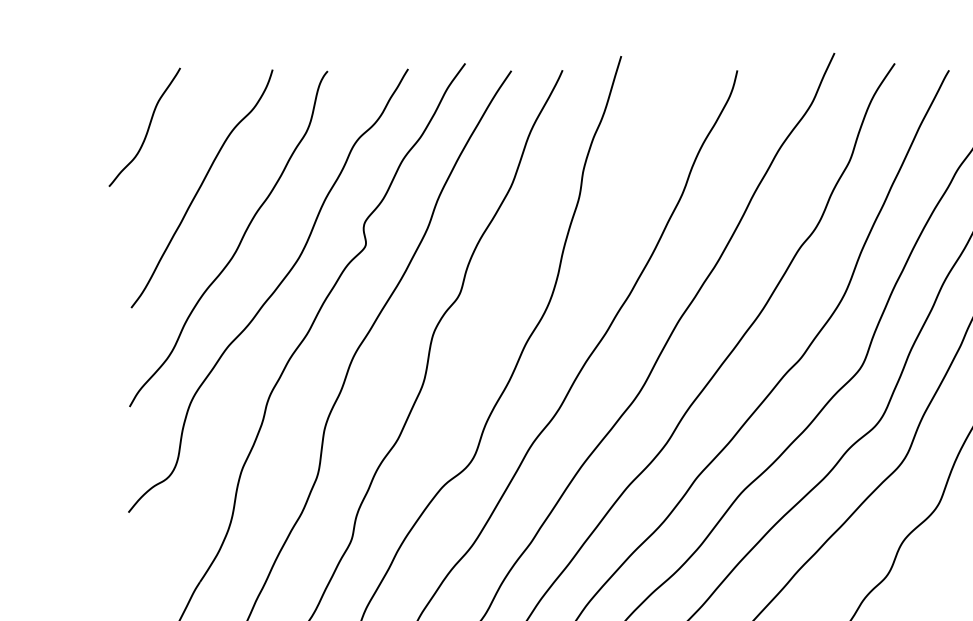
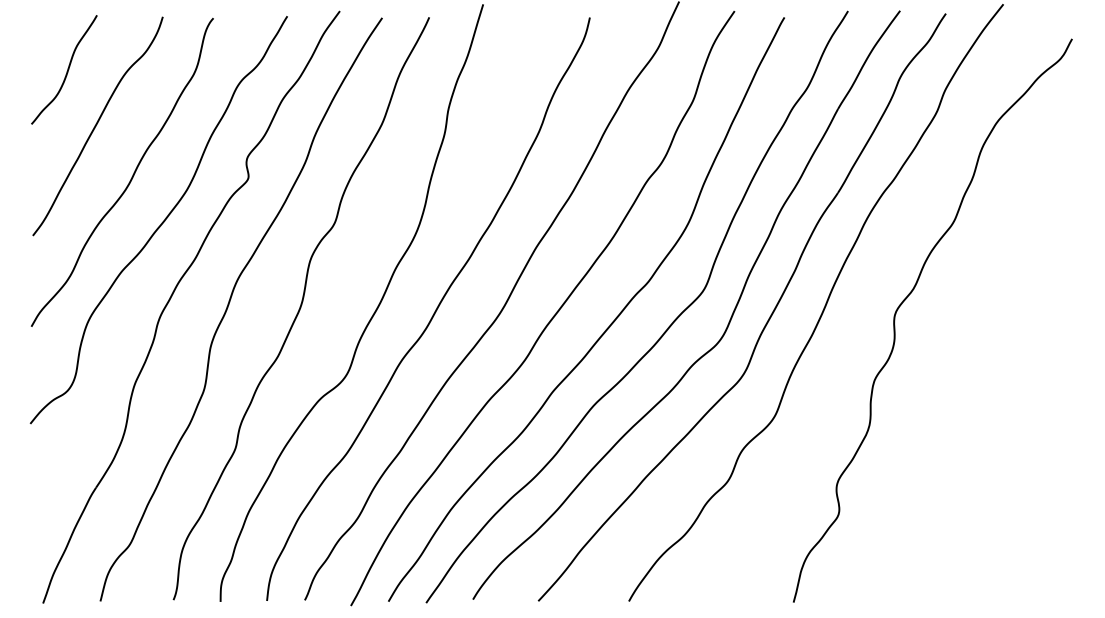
curve: (147, 129) -> (66, 71), moved

